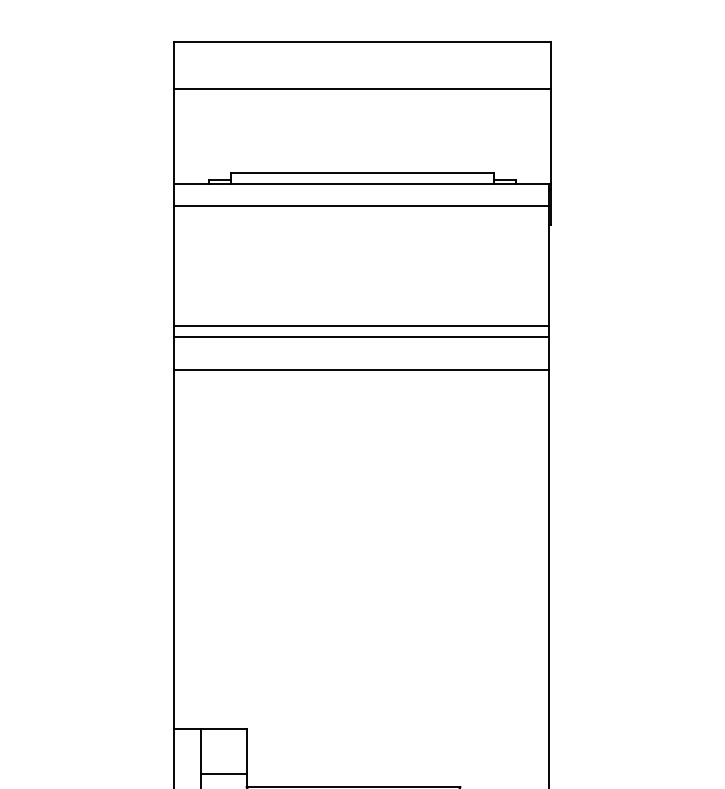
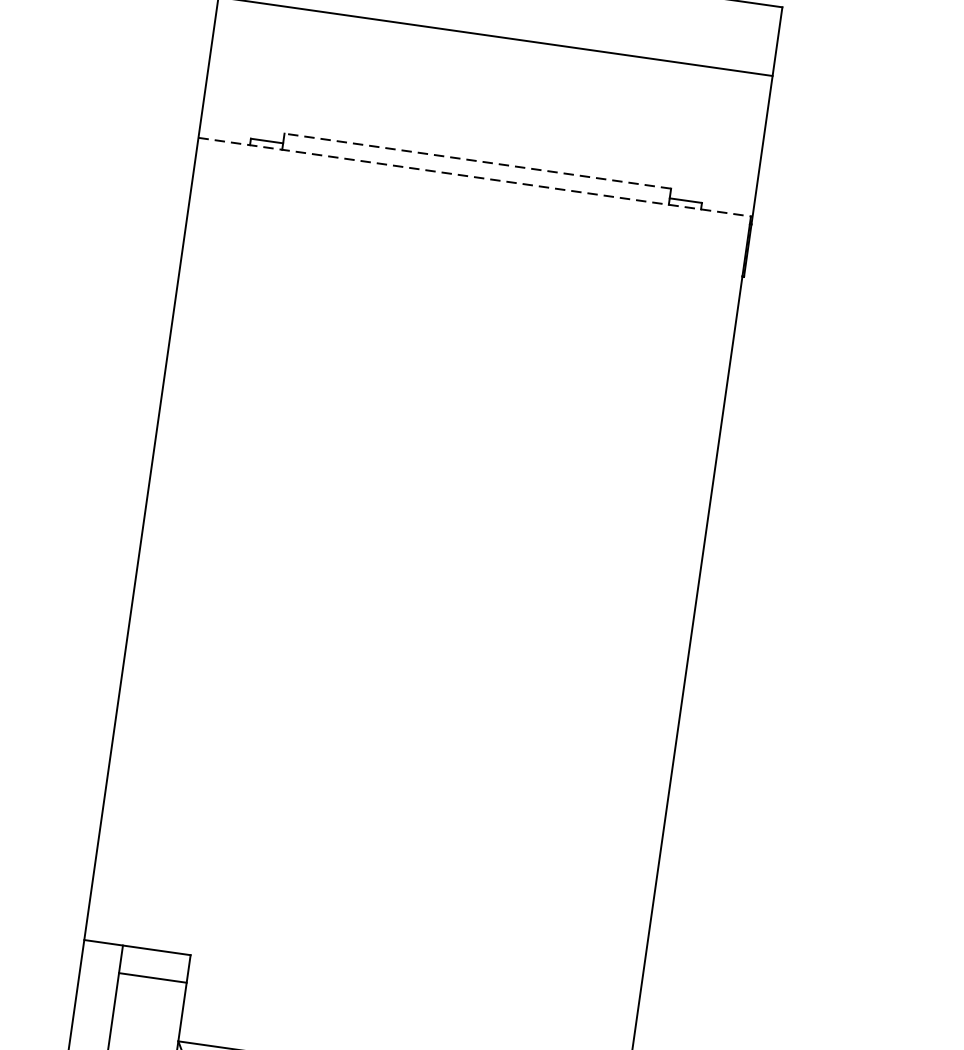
line: (362, 173) -> (477, 161), solid -> dashed
line: (363, 184) -> (476, 178), solid -> dashed
line: (361, 205) -> (469, 208), removed
line: (361, 326) -> (444, 386), removed
line: (361, 337) -> (441, 403), removed
line: (361, 370) -> (434, 451), removed
line: (223, 774) -> (152, 978), moved

